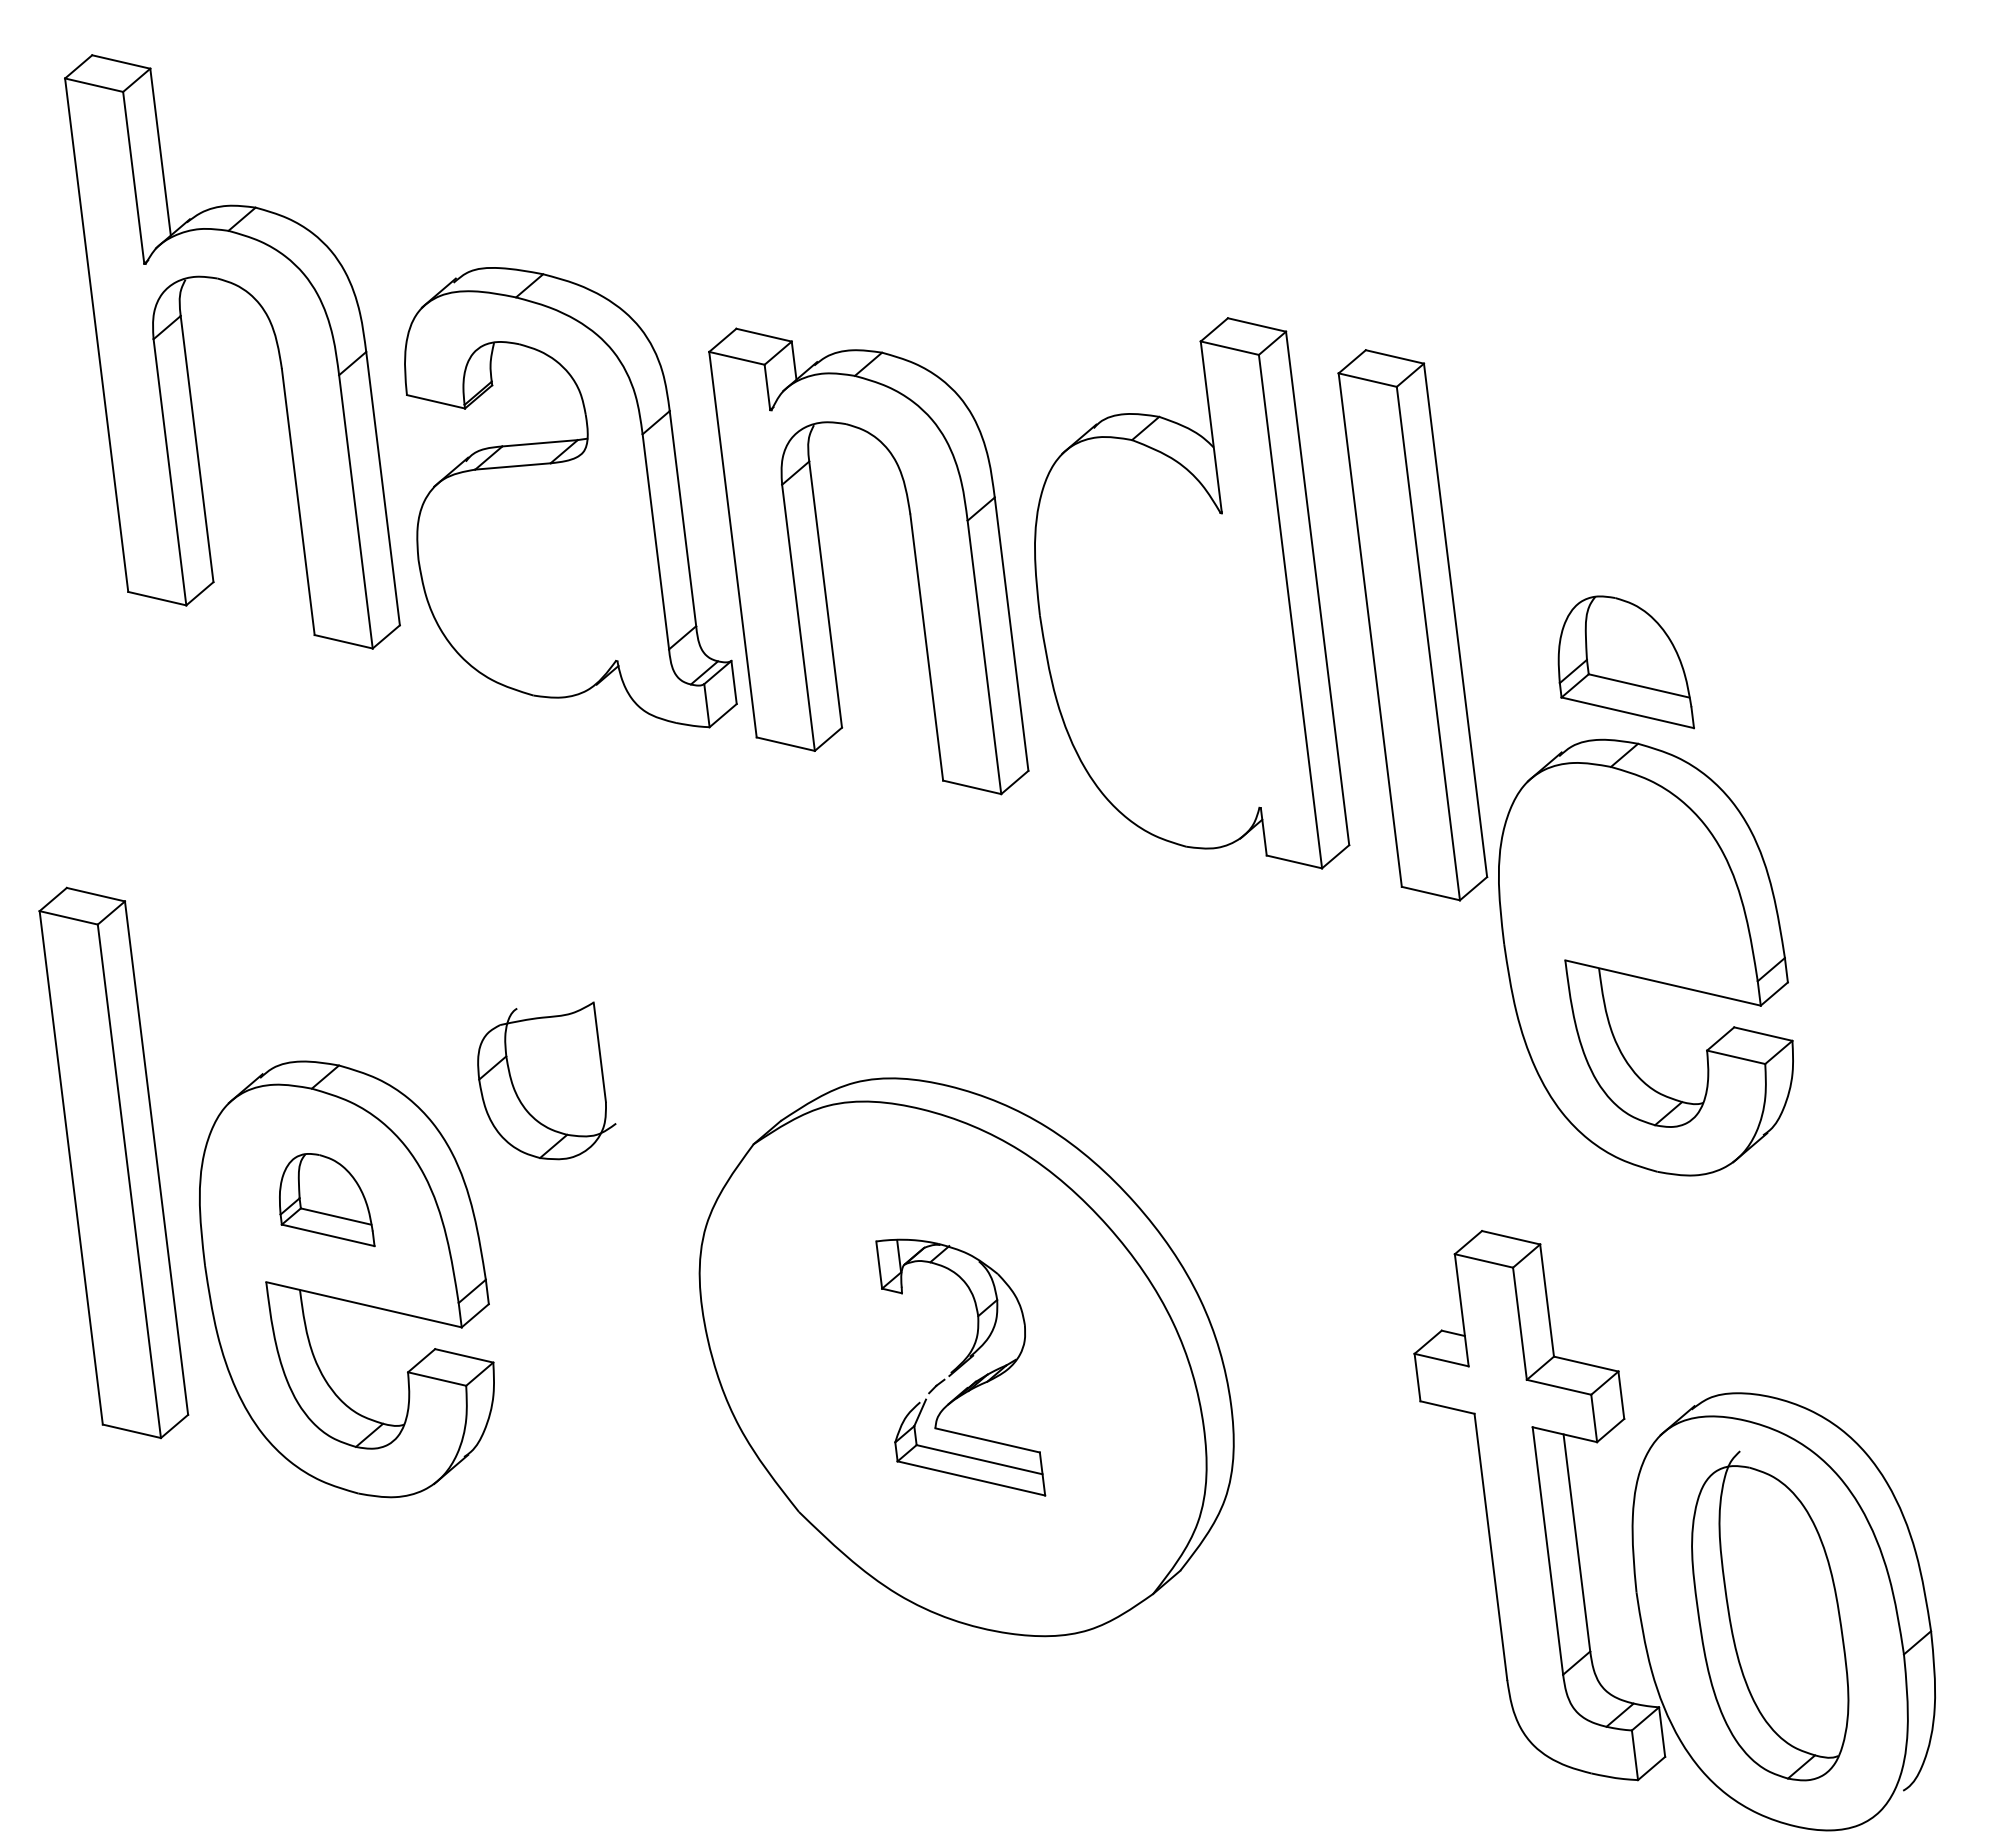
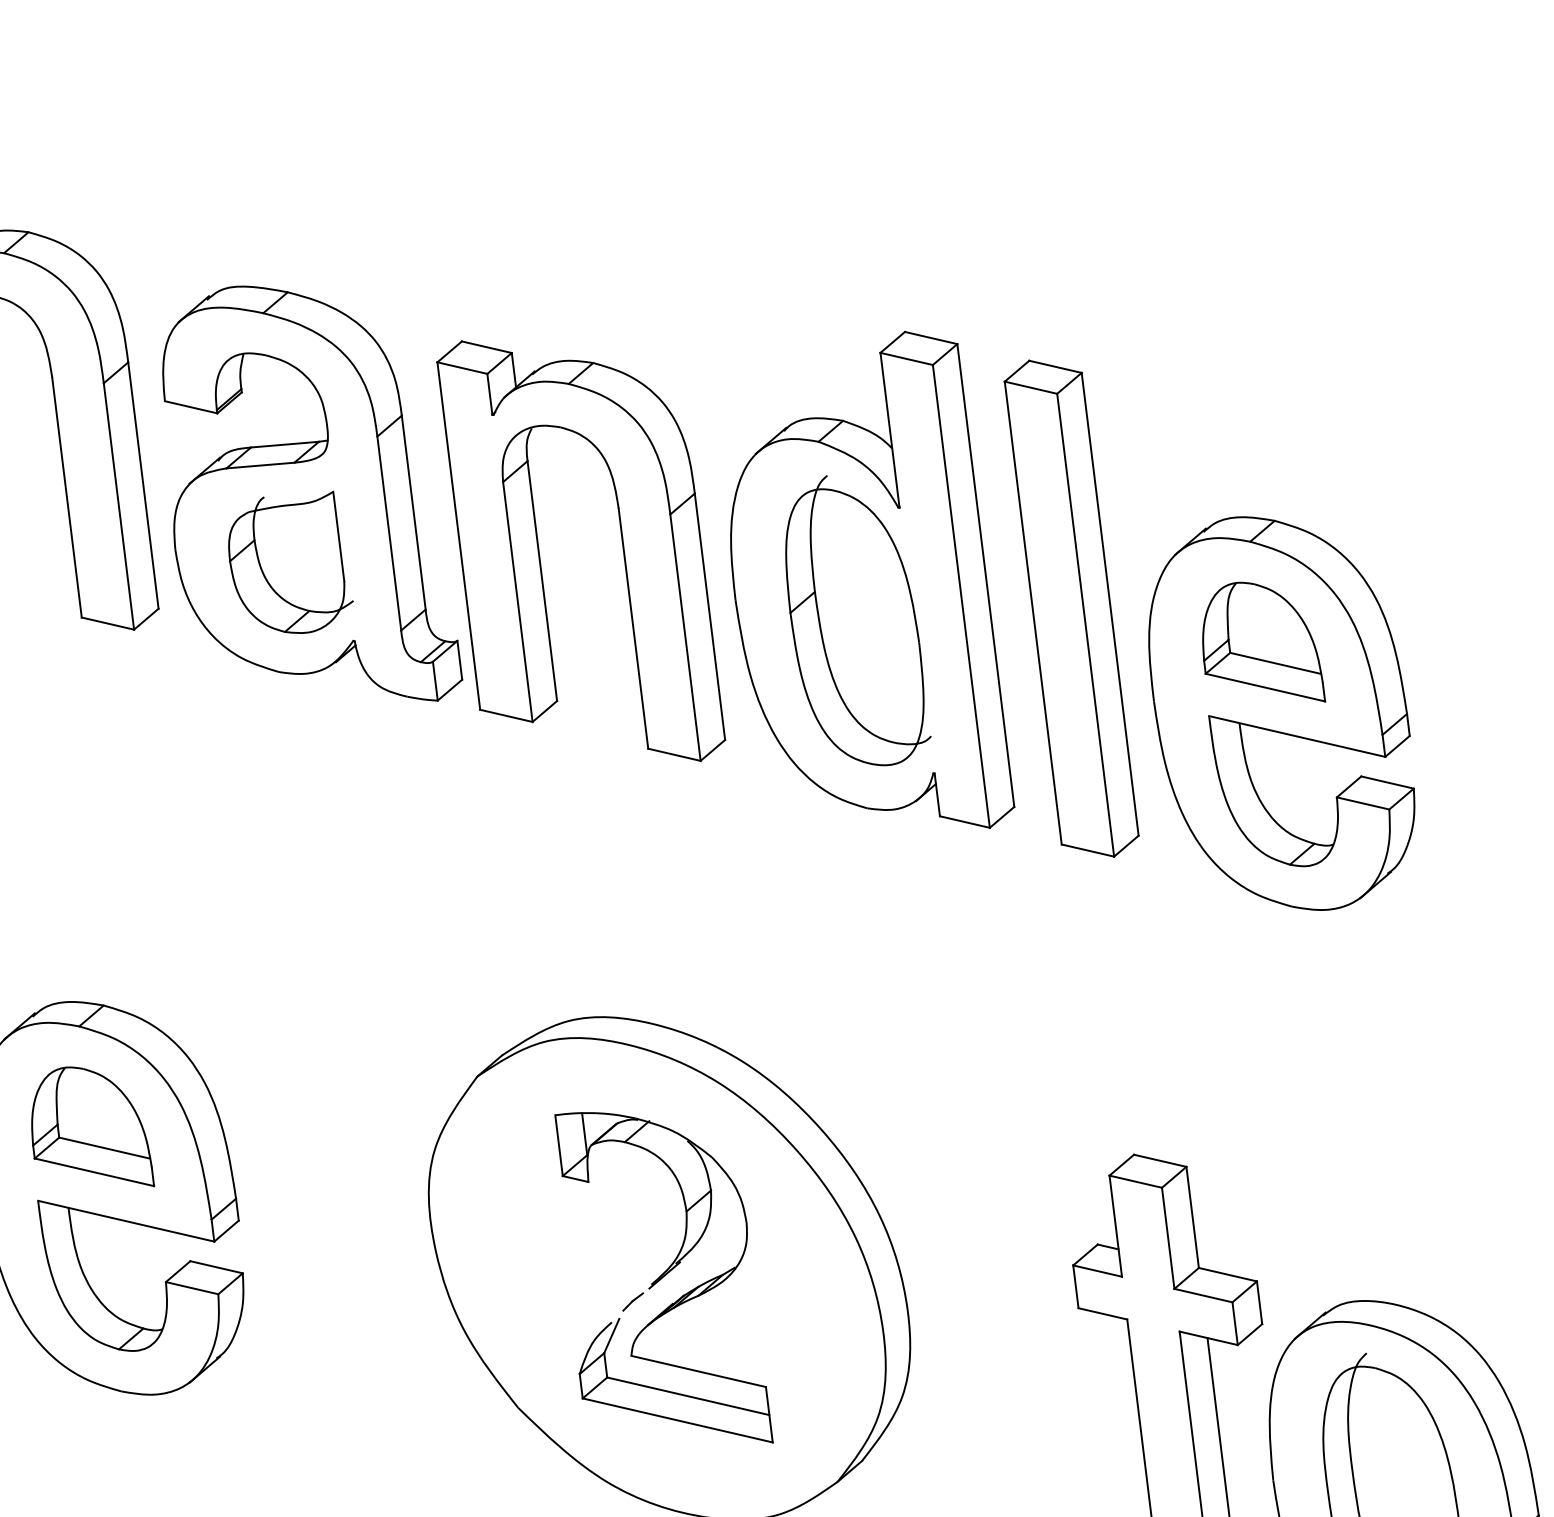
part: (1176, 638) -> (858, 620), added
part: (1645, 957) -> (1281, 713), moved
part: (546, 1080) -> (290, 562), moved
part: (326, 1199) -> (92, 1126), size x1.43
part: (960, 1367) -> (663, 1277), size x1.43

